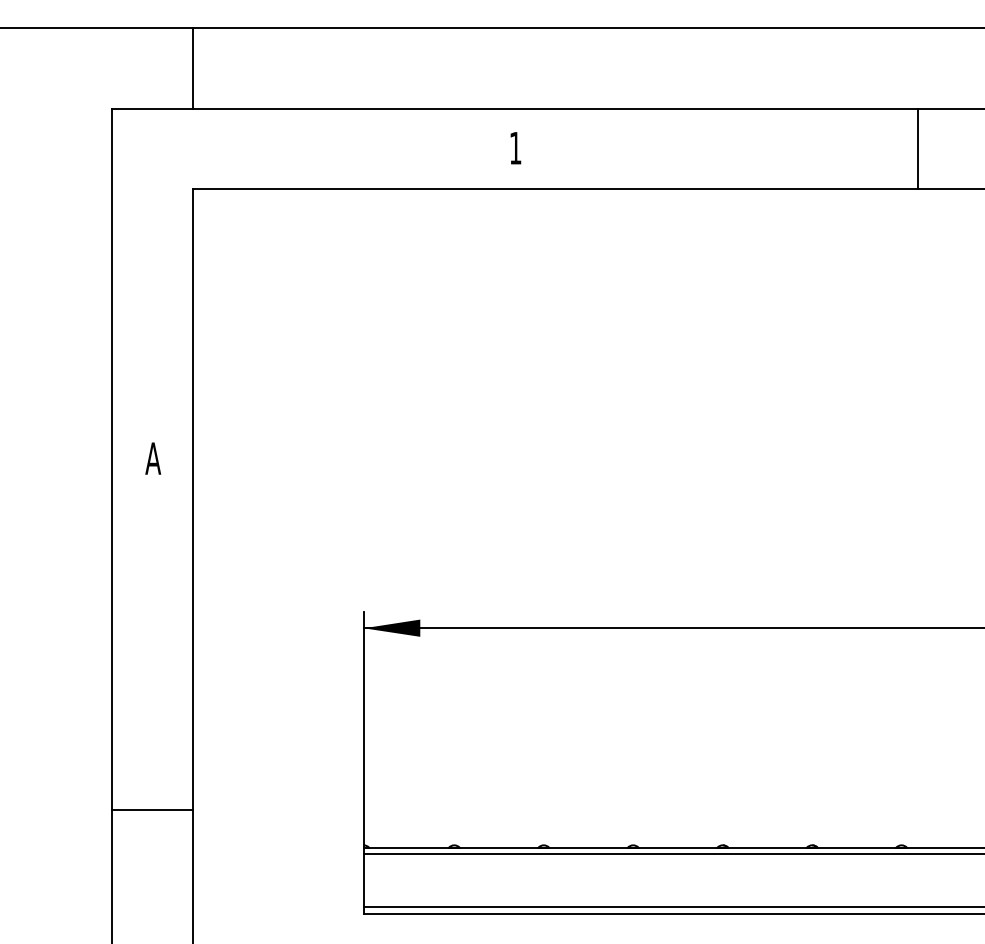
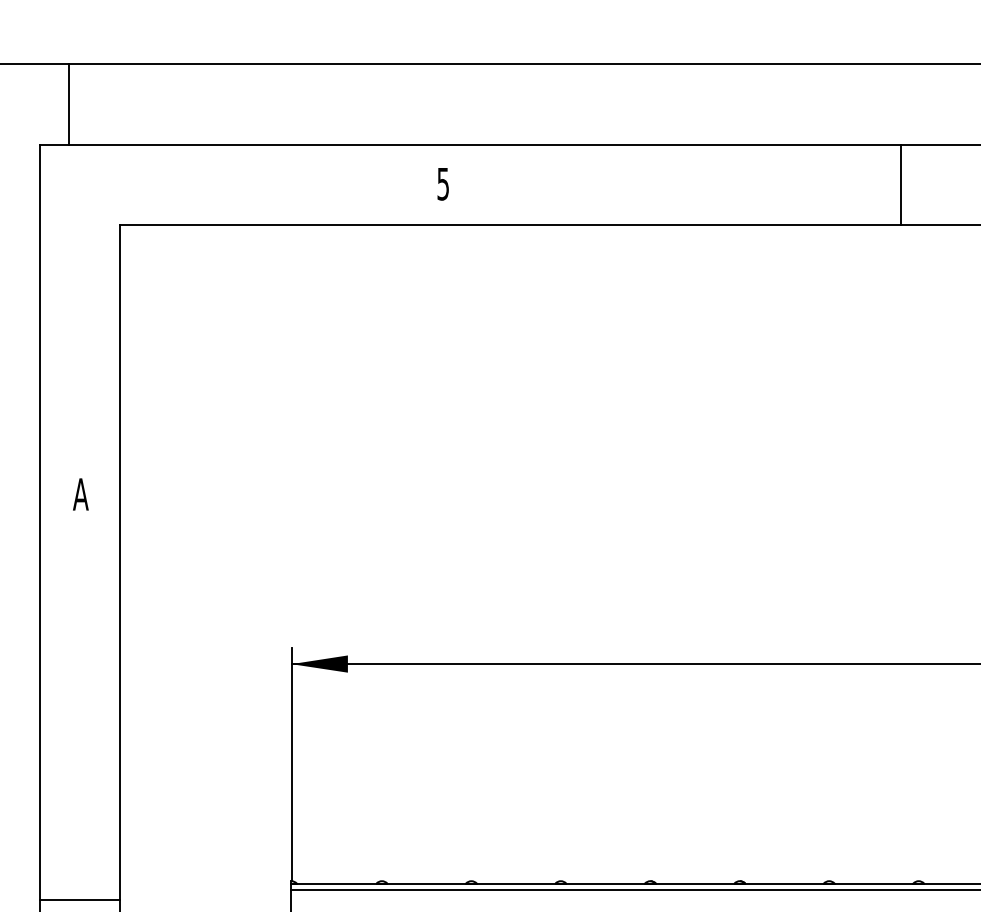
line: (192, 68) -> (69, 104), moved
text: (515, 148) -> (443, 184), 1 -> 5
line: (917, 148) -> (901, 184), moved
line: (151, 809) -> (79, 899), moved

